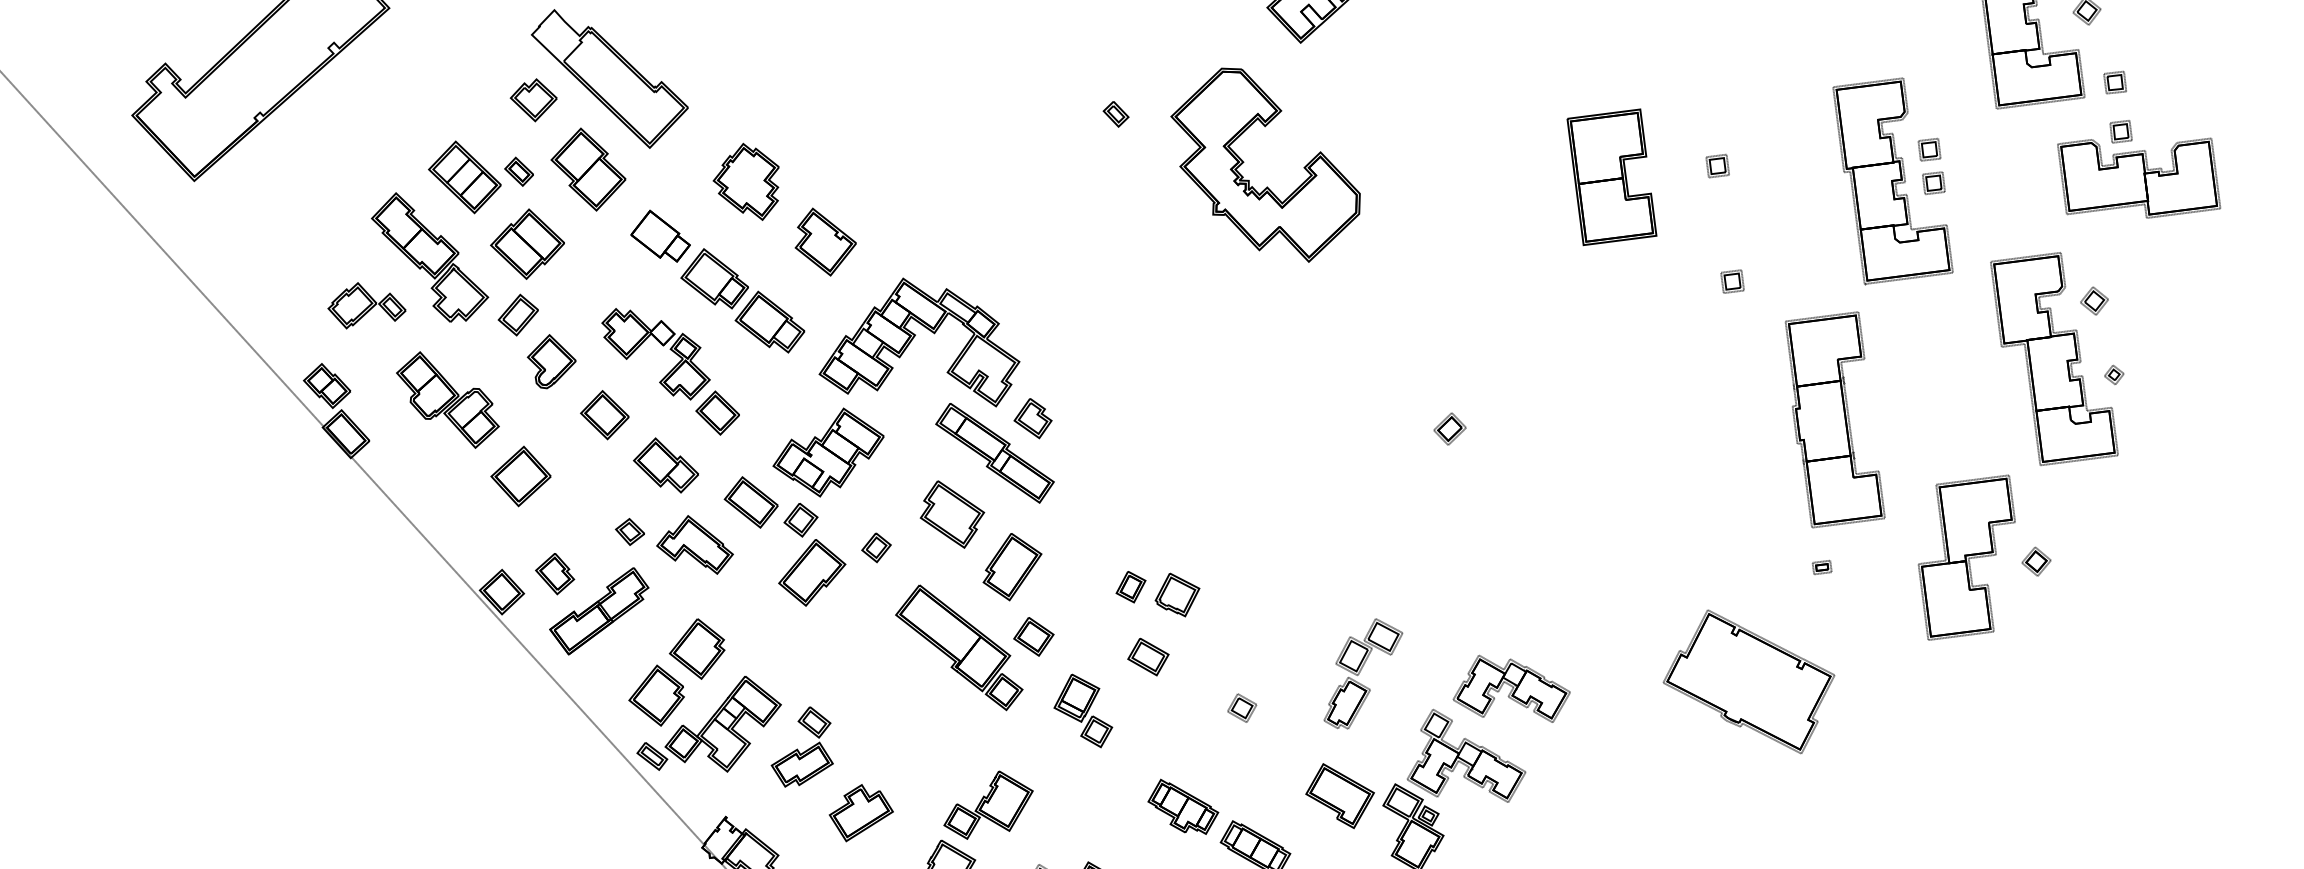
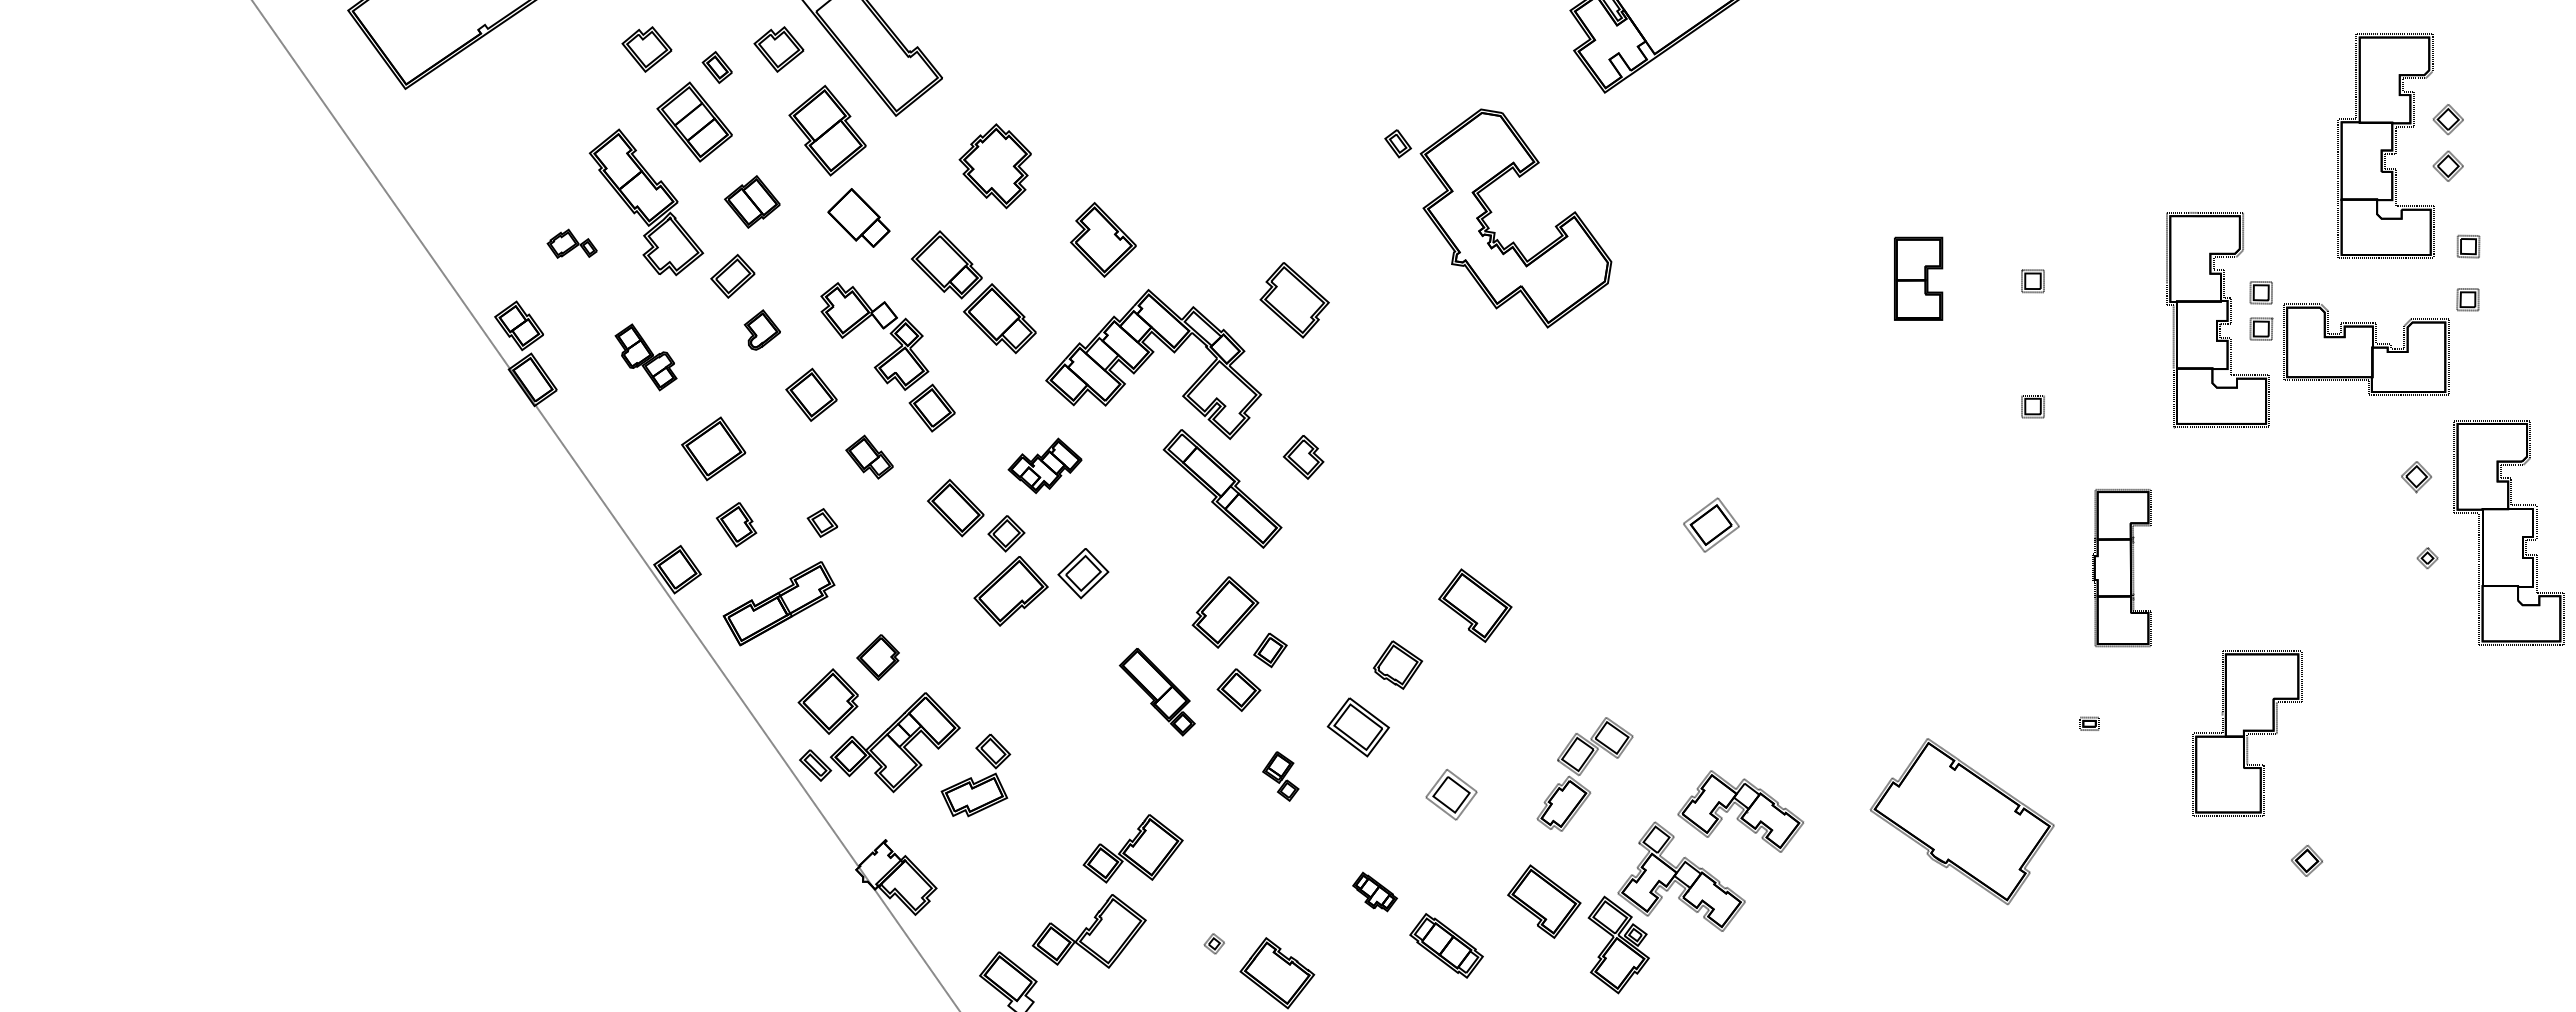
part: (411, 116) -> (646, 49), added
part: (518, 171) -> (716, 67), moved
part: (2139, 176) -> (2366, 349), moved
part: (1611, 177) -> (1918, 278), size x0.6
part: (1267, 186) -> (1513, 241), moved
part: (659, 236) -> (858, 217), moved
part: (825, 241) -> (1103, 239), moved
part: (527, 243) -> (752, 201), size x0.7
part: (366, 303) -> (572, 243), size x0.6
part: (2054, 358) -> (2508, 532), moved
part: (551, 360) -> (762, 329), size x0.7
part: (447, 400) -> (645, 357), size x0.6
part: (1032, 419) -> (1303, 457), moved
part: (1833, 419) -> (2121, 567), size x0.7
part: (1450, 429) -> (1711, 525), size x1.6
part: (828, 452) -> (1044, 465), size x0.6
part: (665, 465) -> (869, 456), size x0.7
part: (952, 514) -> (1294, 300), moved
part: (1241, 530) -> (1475, 605), added
part: (694, 545) -> (889, 546), removed
part: (875, 547) -> (1082, 573), size x1.6
part: (2035, 561) -> (2306, 860), moved
part: (554, 573) -> (736, 524), moved
part: (1131, 587) -> (1270, 650), moved
part: (958, 647) -> (1157, 691), size x0.6
part: (696, 649) -> (877, 657), size x0.7
part: (1148, 656) -> (1358, 726), size x1.4
part: (1748, 682) -> (1961, 821), moved
part: (1242, 708) -> (1451, 794), size x1.6
part: (1082, 711) -> (1280, 776), size x0.6
part: (987, 804) -> (1132, 848), moved
part: (1182, 806) -> (1374, 891), size x0.6
part: (860, 812) -> (1030, 853), removed

